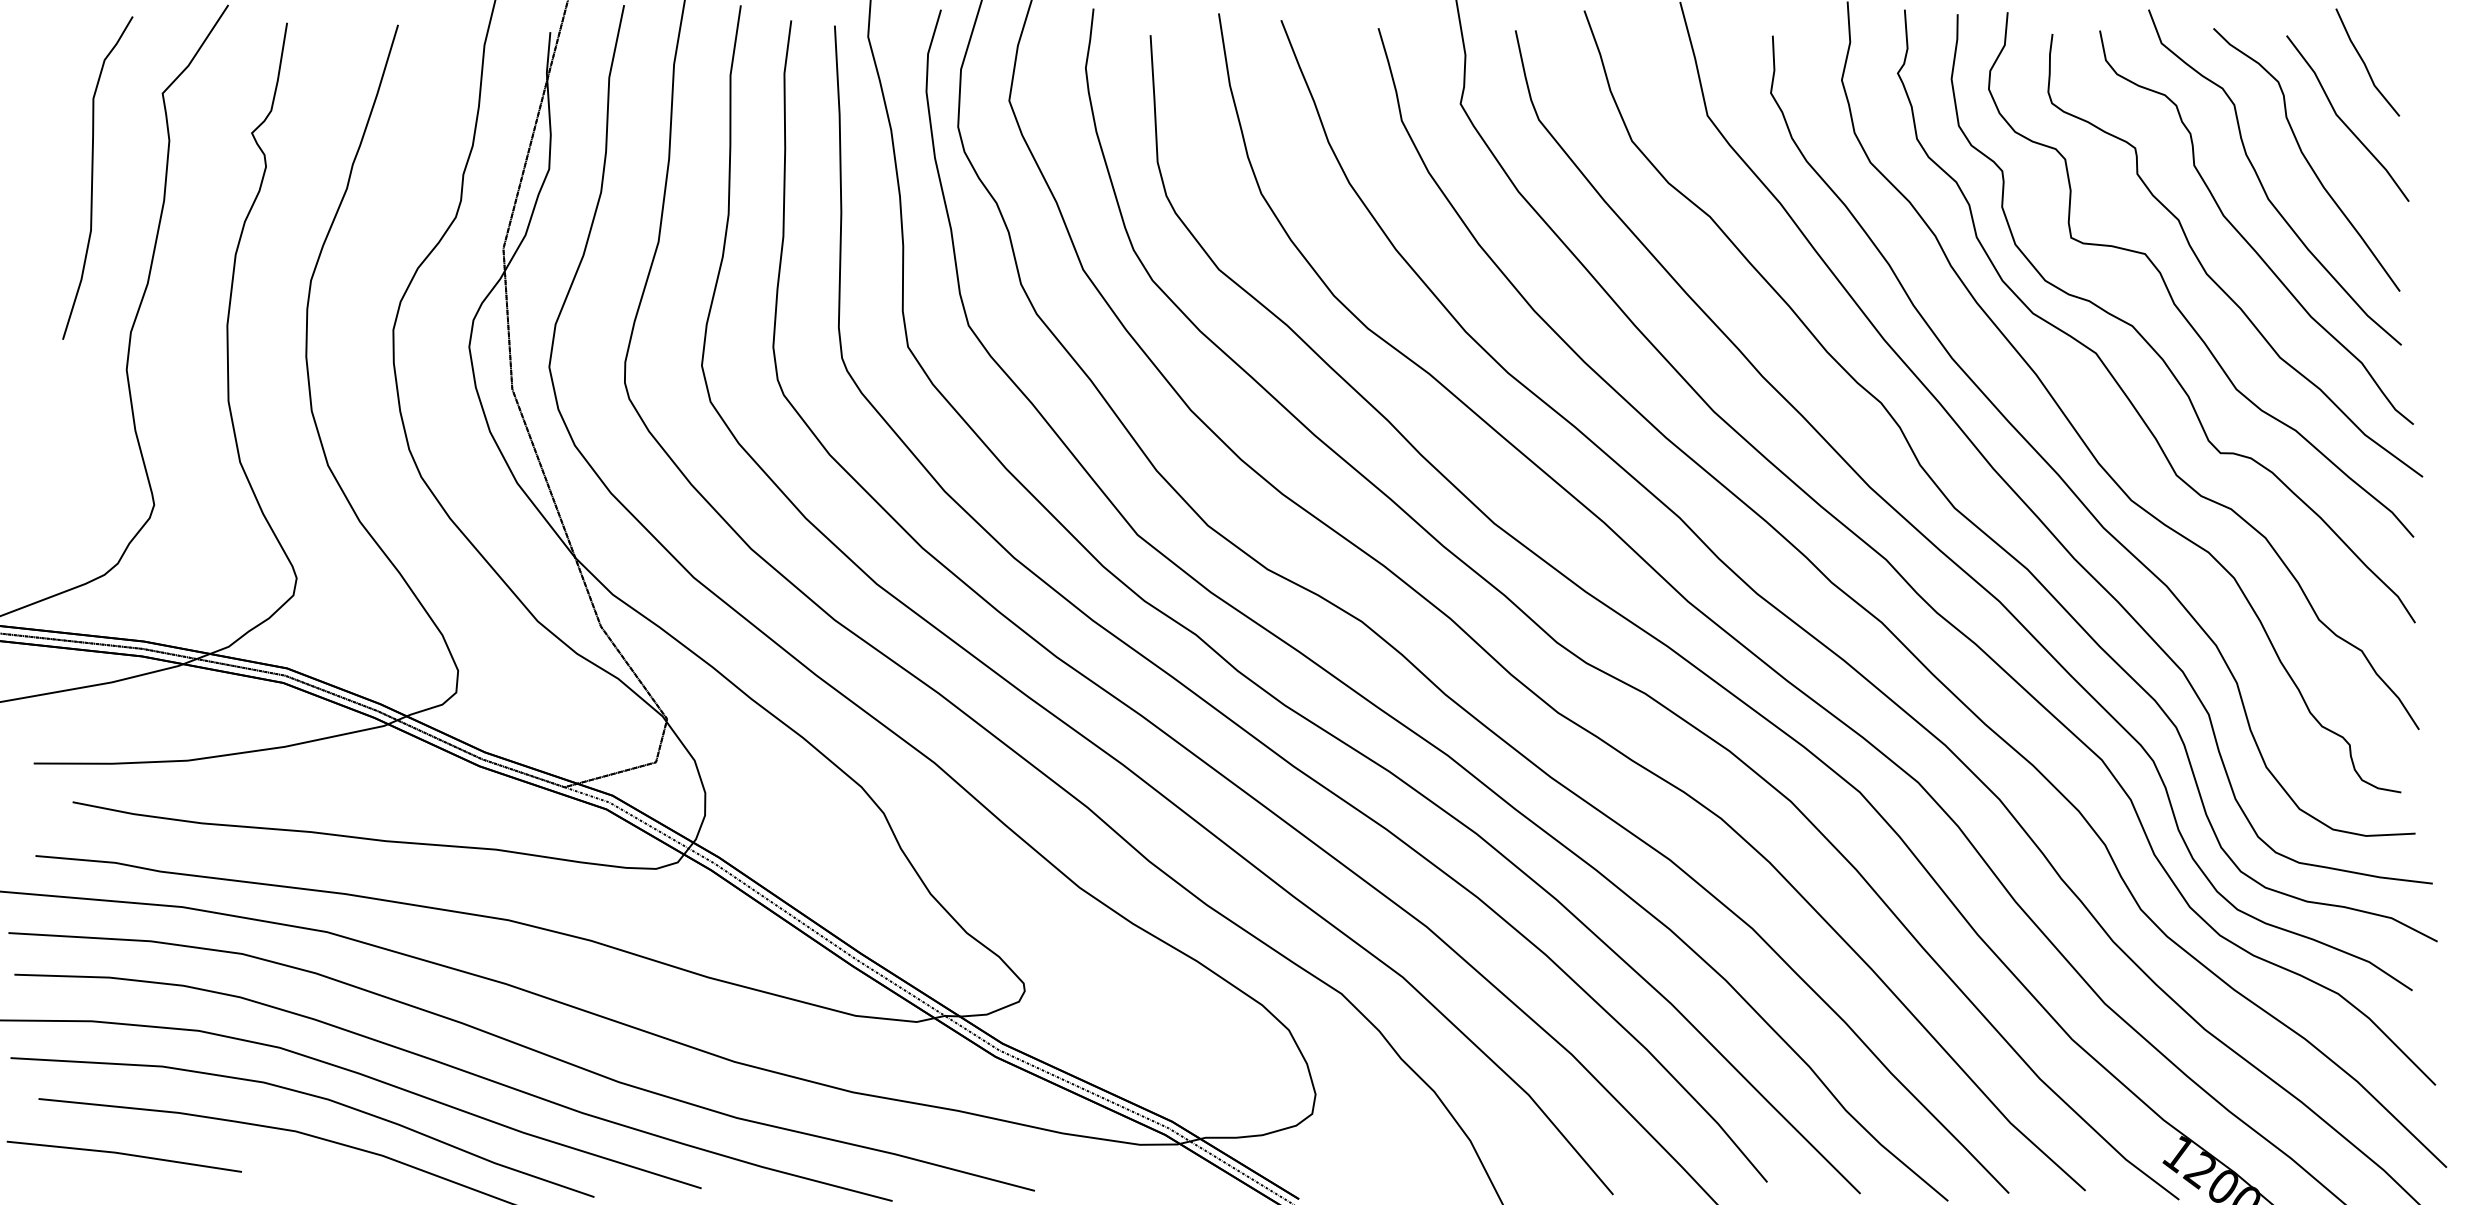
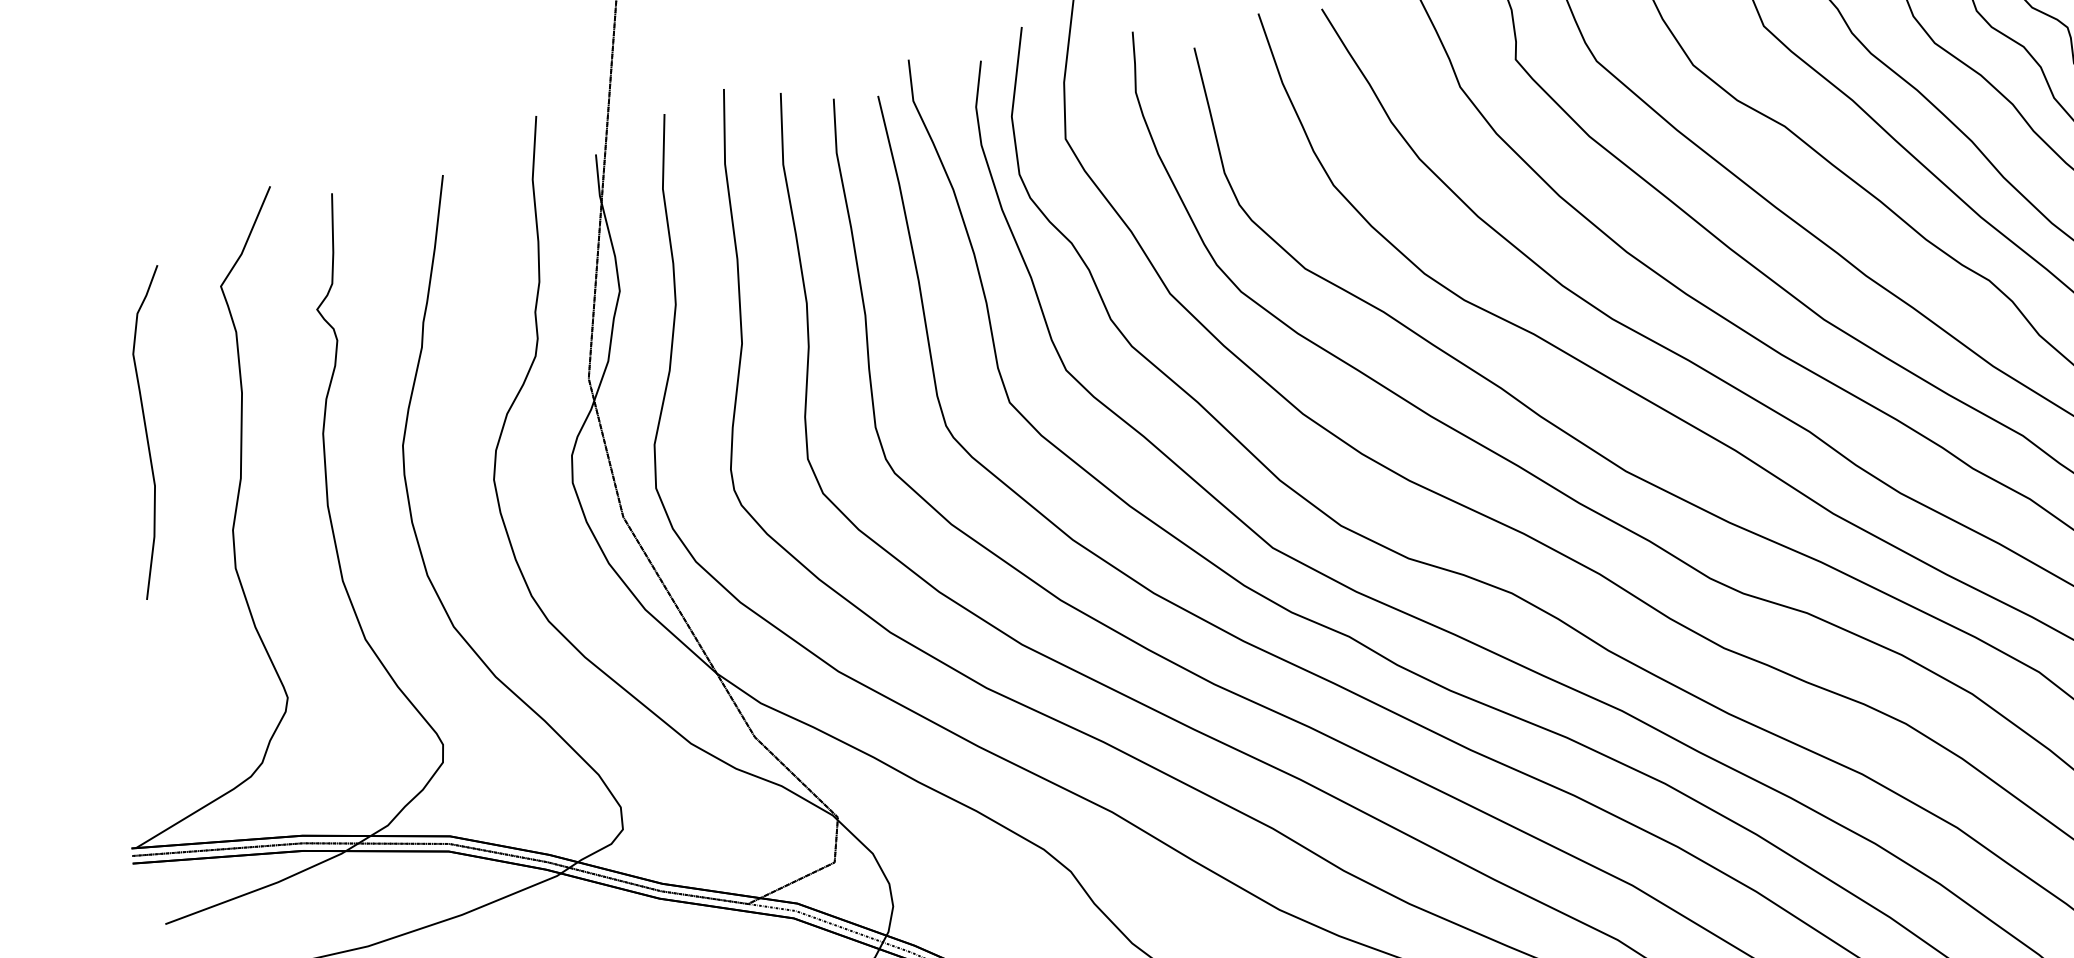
part: (97, 177) -> (151, 431), moved

